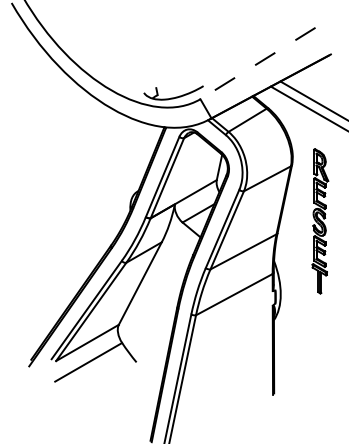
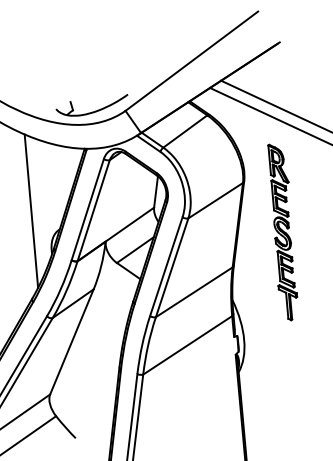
line: (257, 63) -> (191, 61), dashed -> solid
line: (116, 174) -> (31, 211), added
part: (320, 221) -> (283, 232), moved

